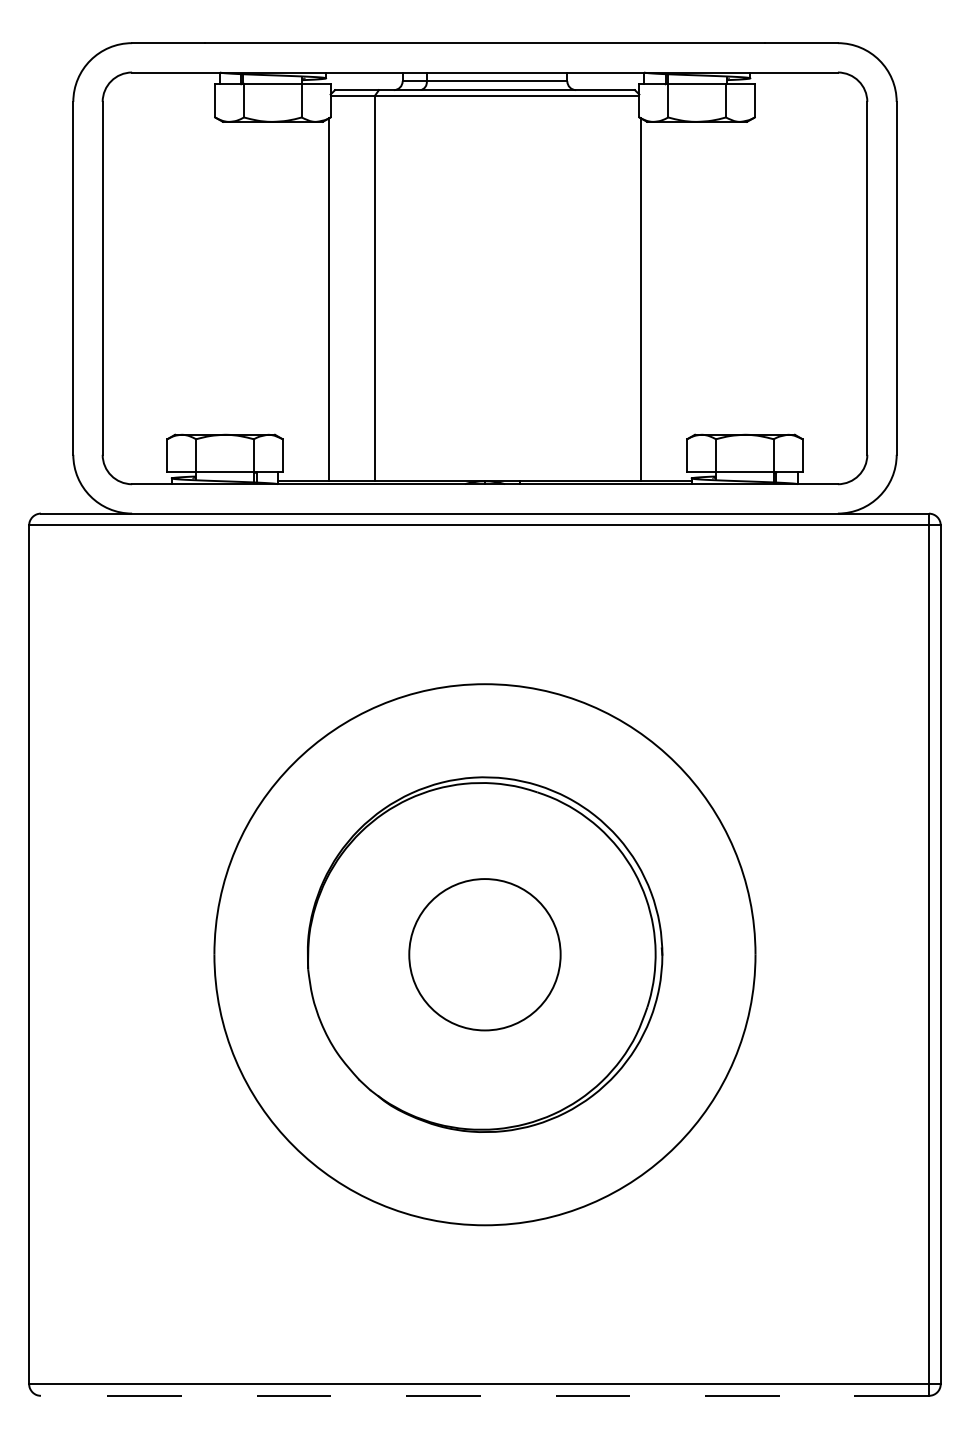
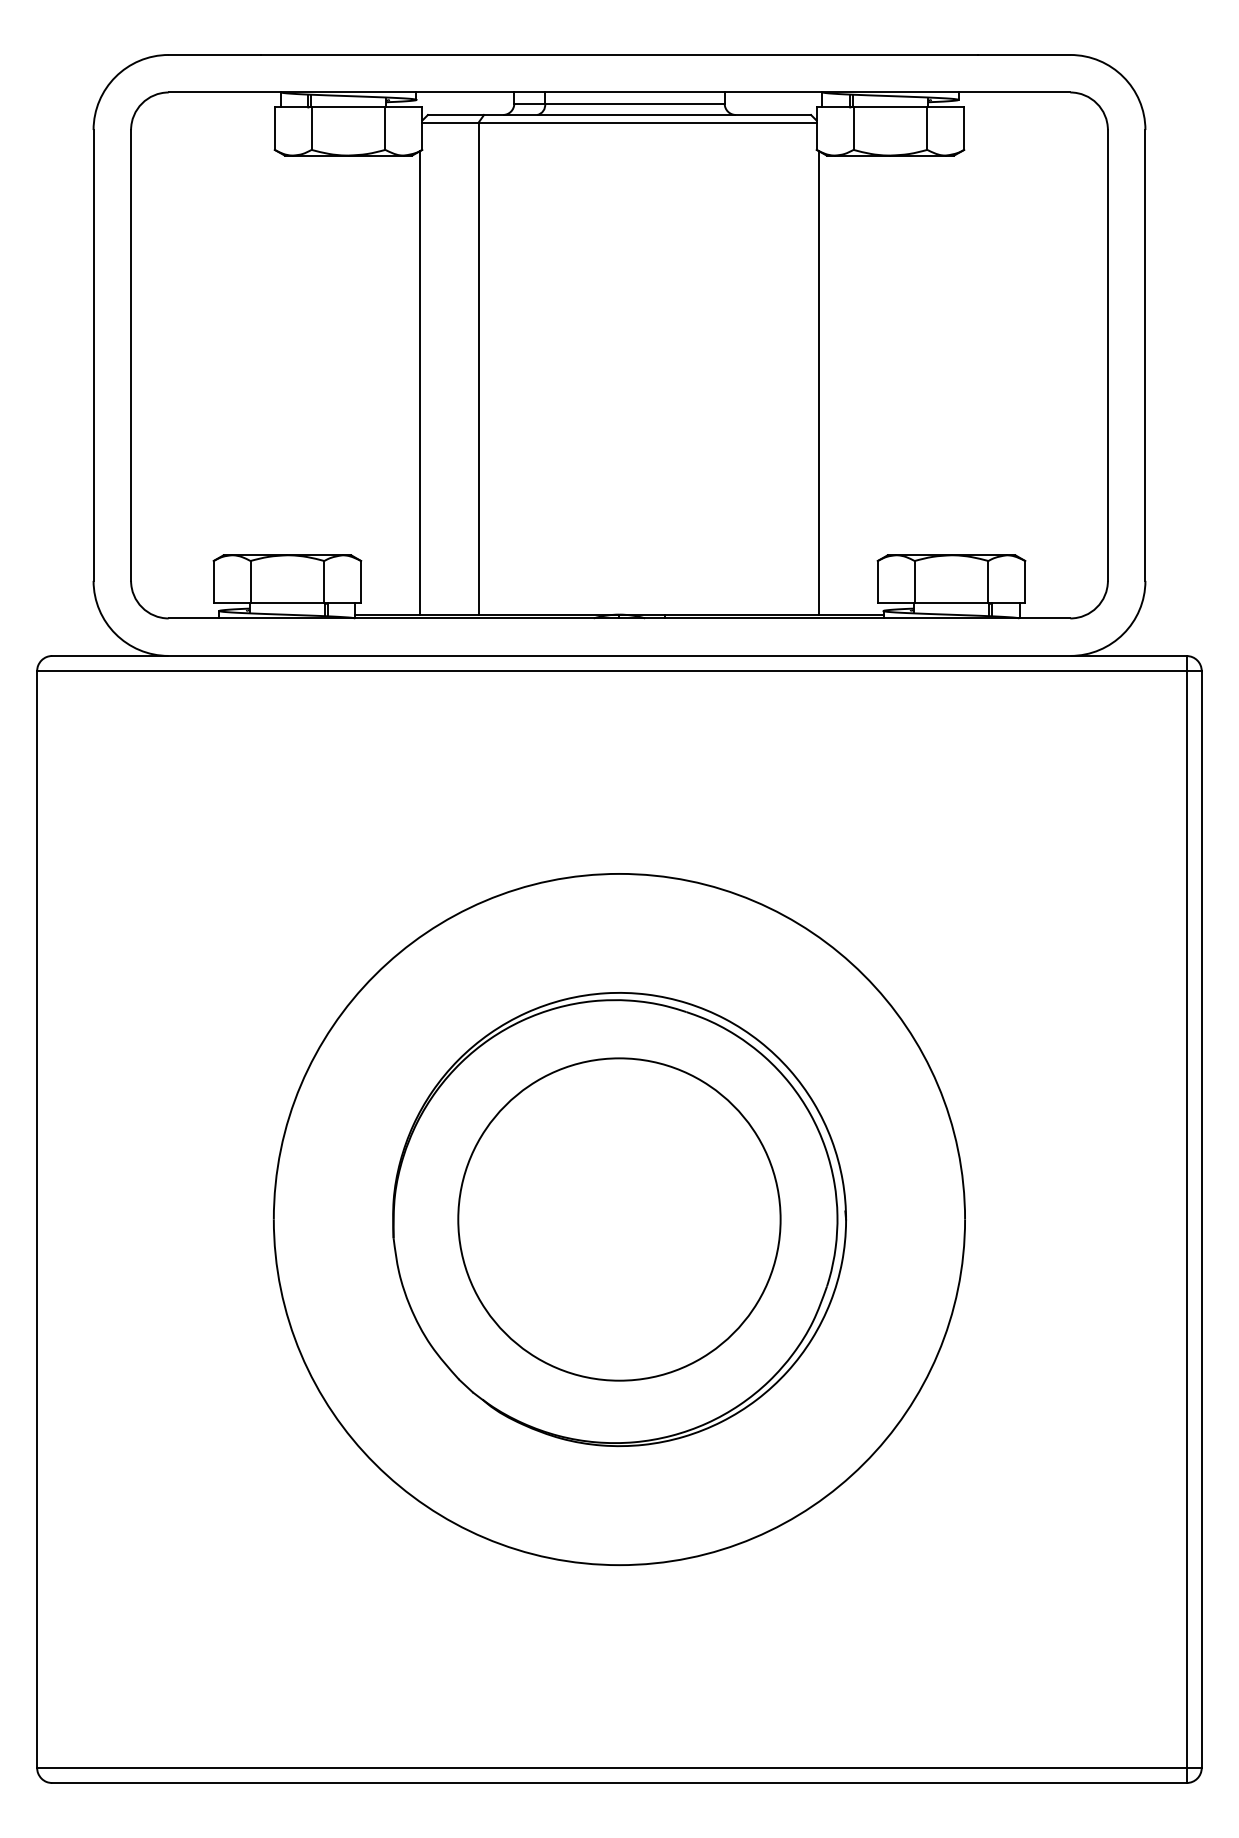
circle: (484, 954) -> (618, 1219), size x1.67
line: (484, 1395) -> (618, 1782), dashed -> solid

